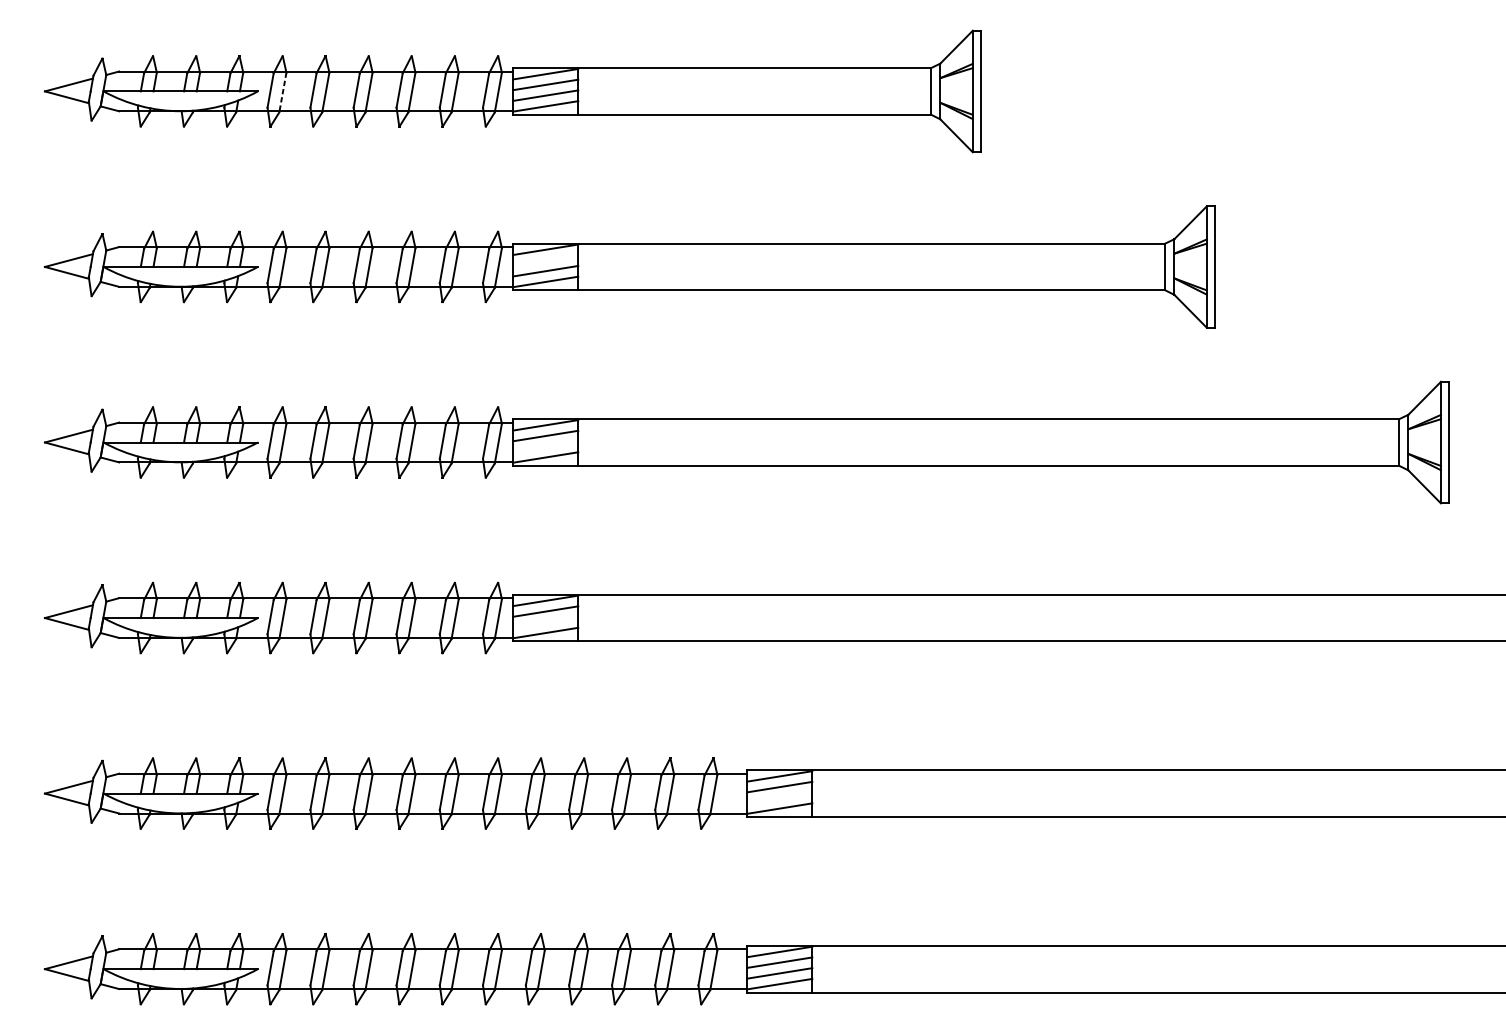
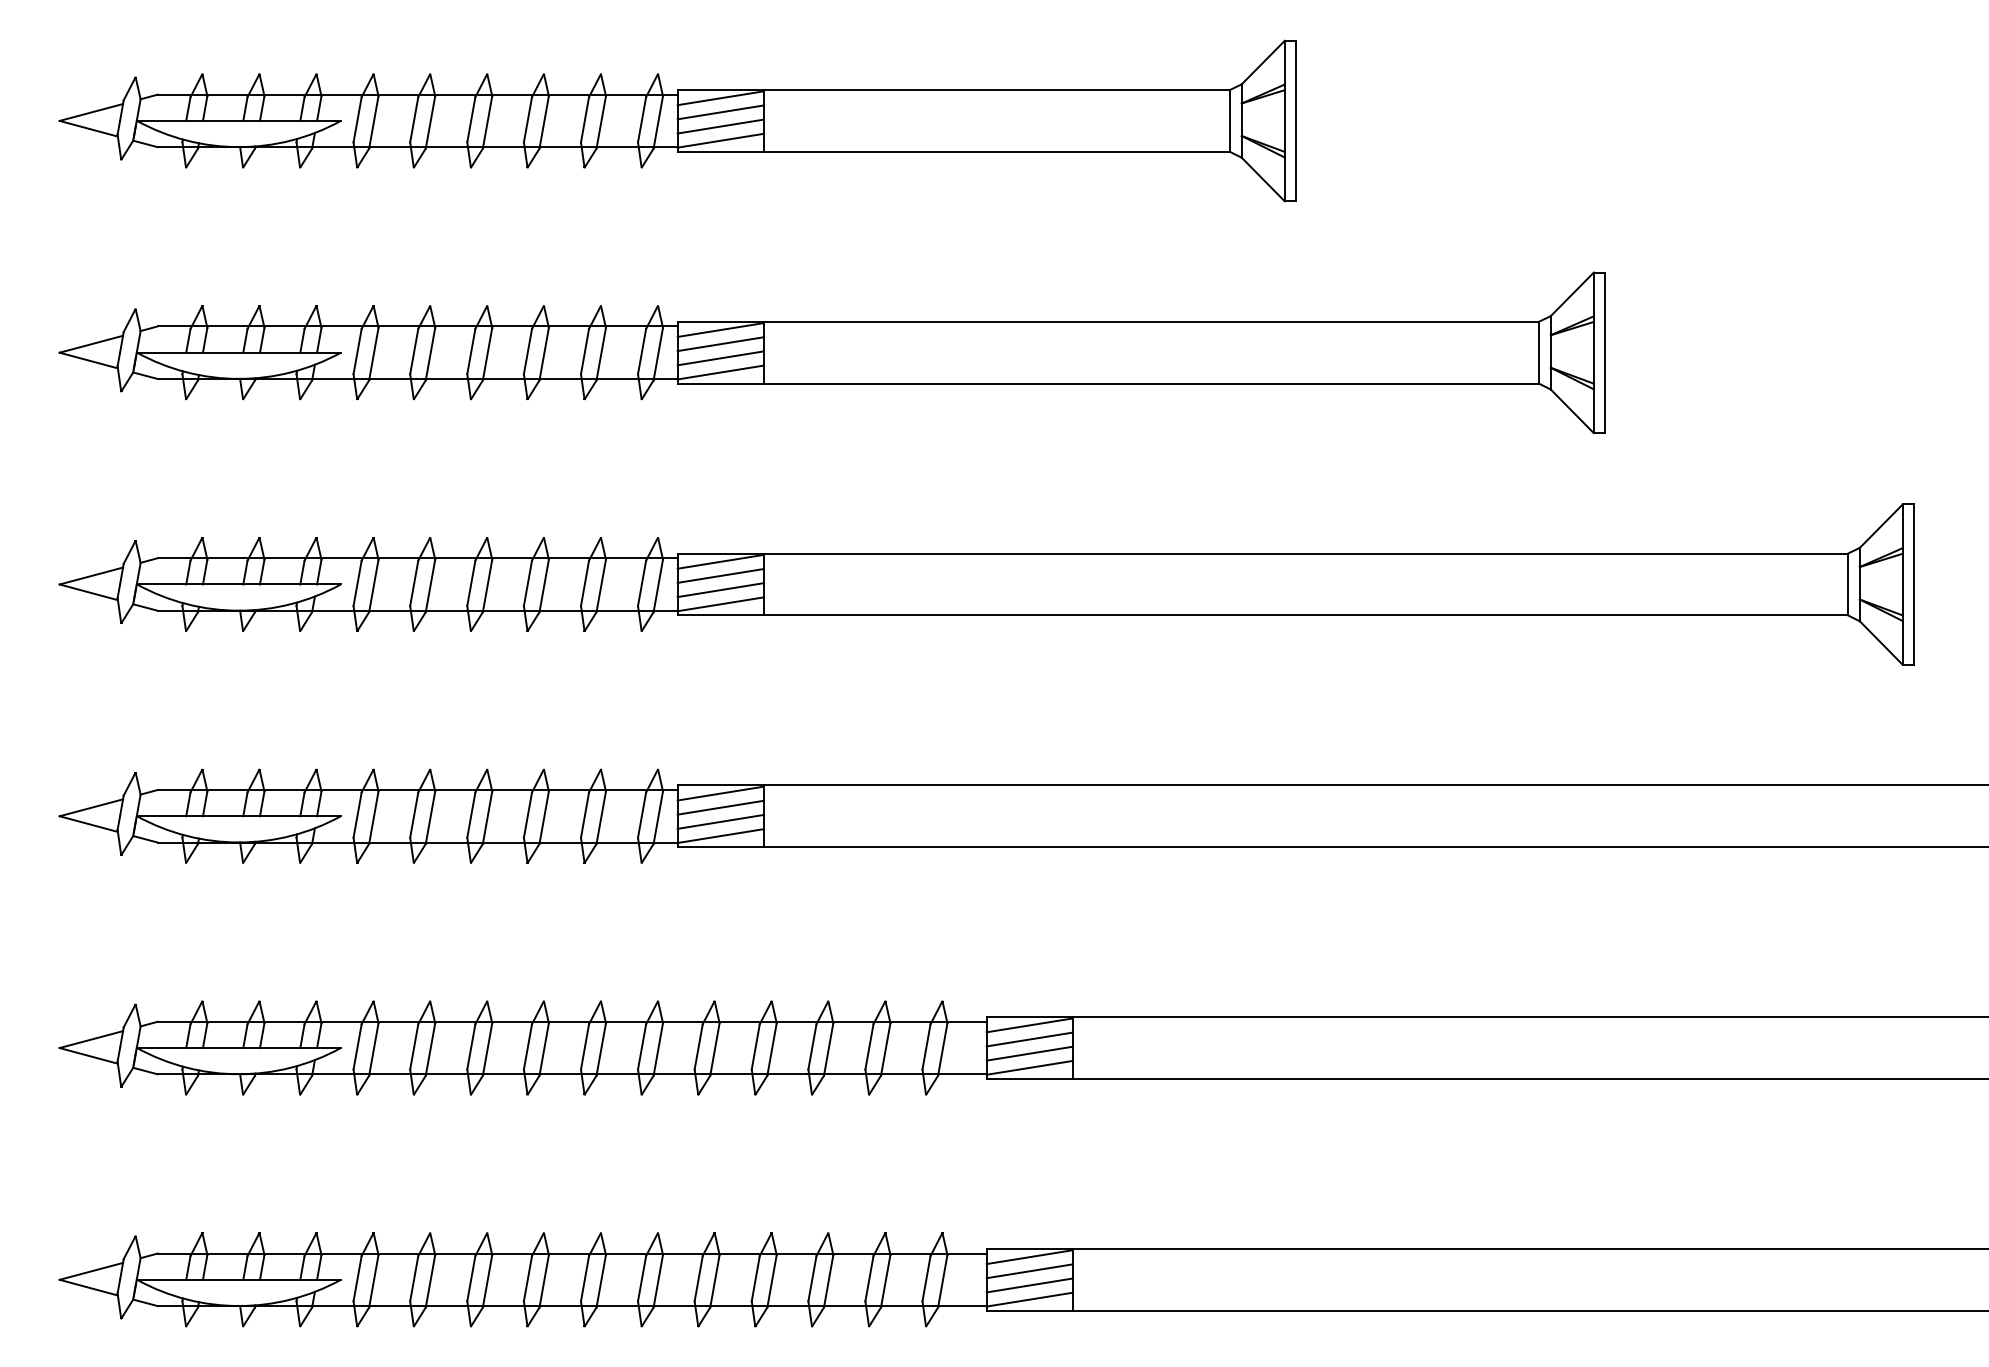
line: (282, 92) -> (373, 122), dashed -> solid
line: (545, 260) -> (720, 344), added
line: (545, 447) -> (720, 590), added
line: (545, 622) -> (720, 821), added
line: (779, 797) -> (1029, 1053), added

